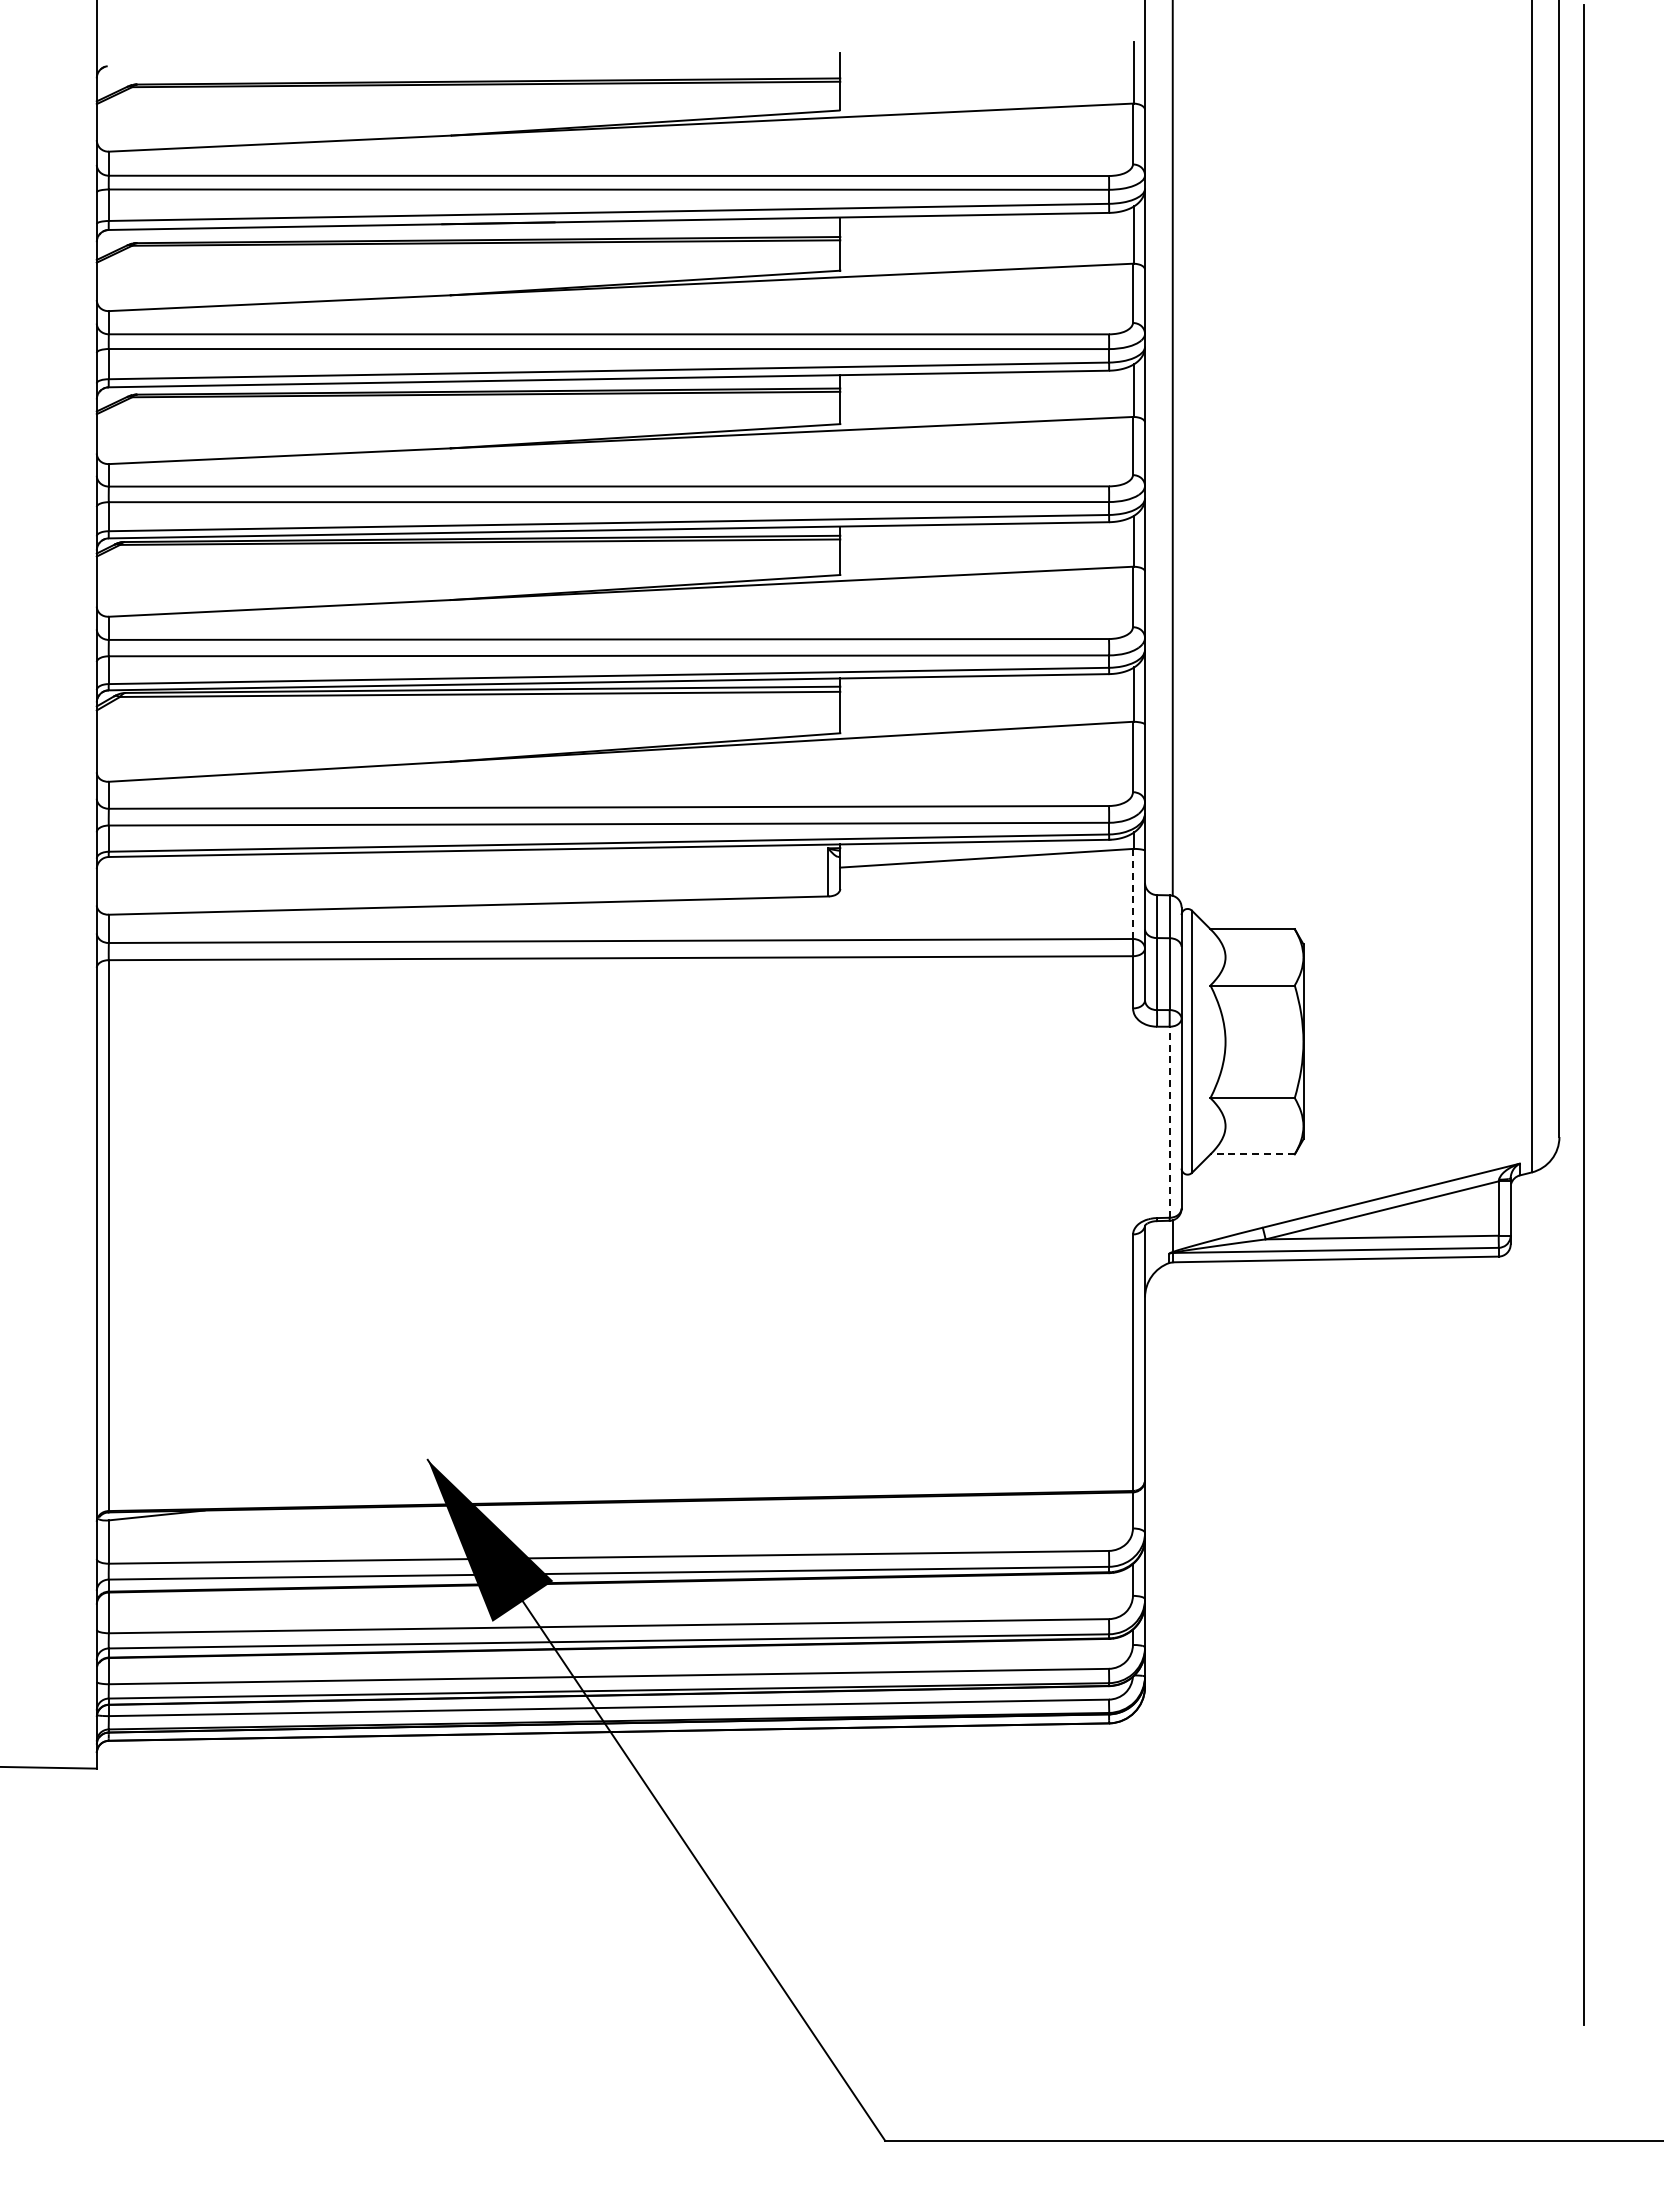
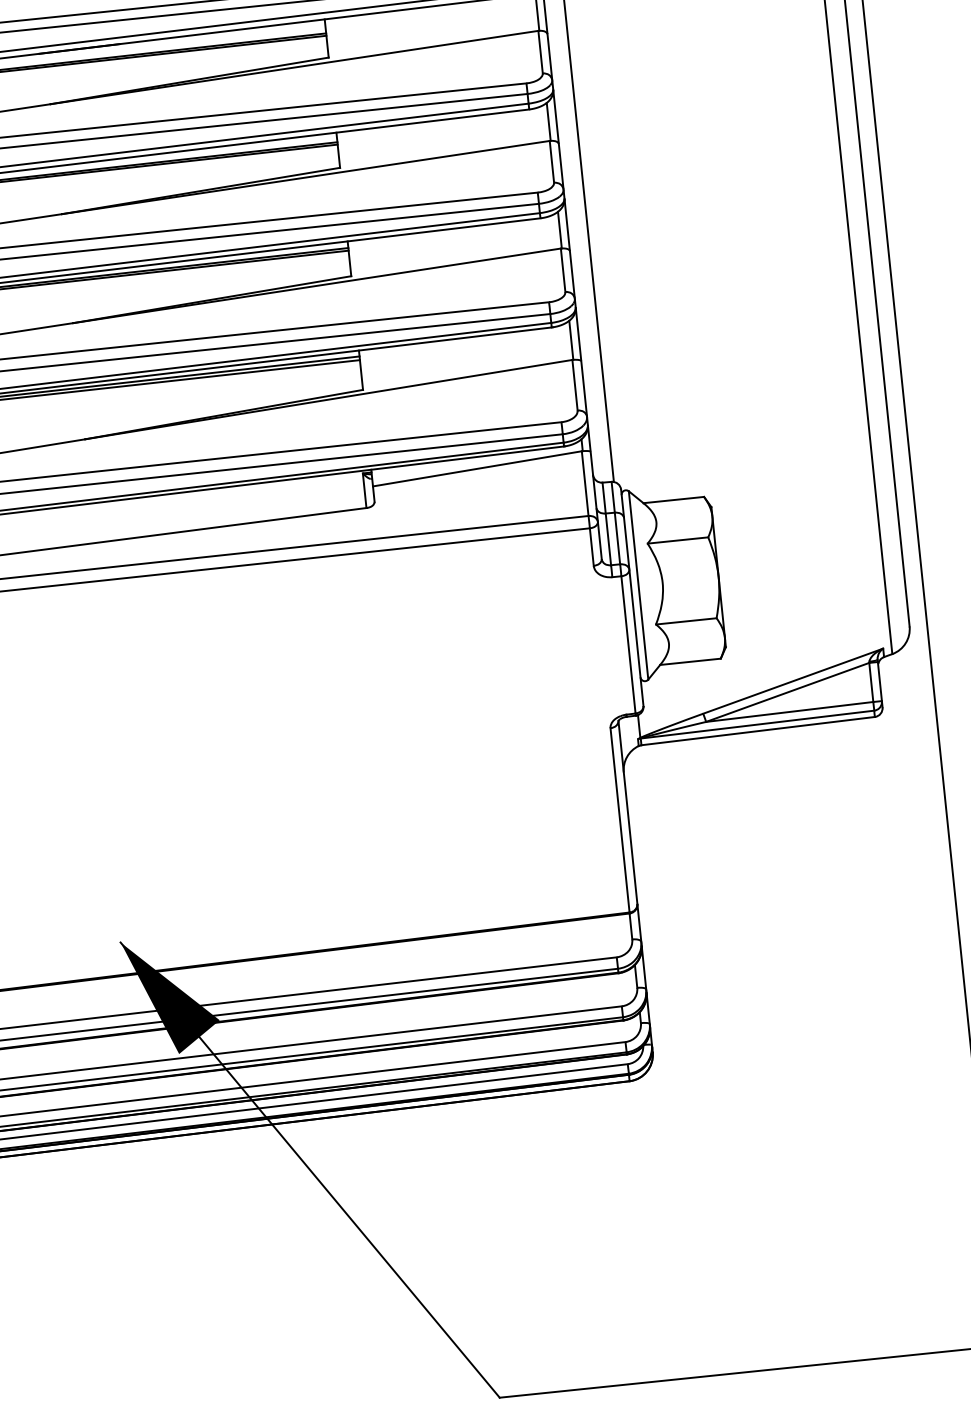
line: (1132, 893) -> (584, 483), dashed -> solid
line: (1169, 1122) -> (628, 645), dashed -> solid
line: (1252, 1154) -> (690, 661), dashed -> solid

